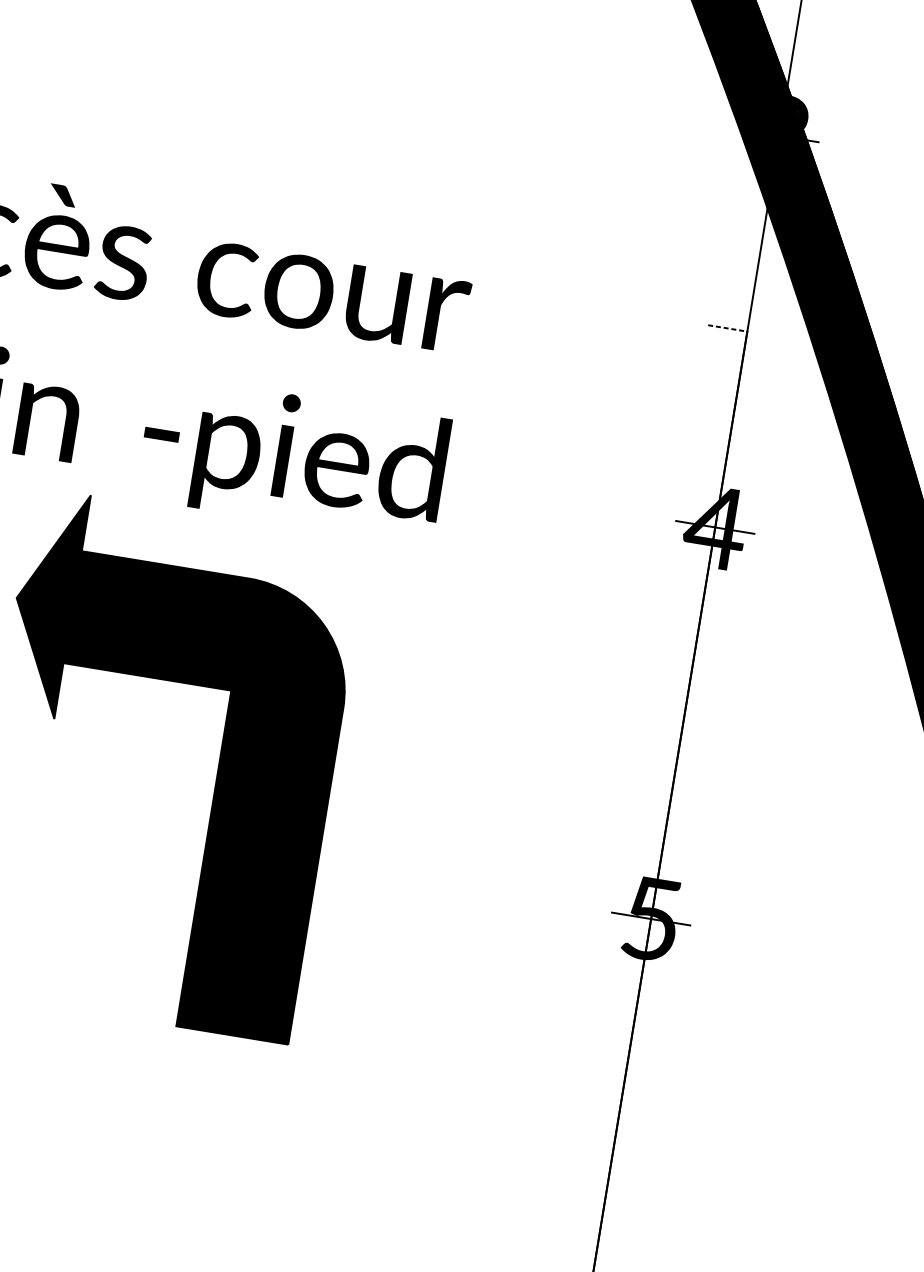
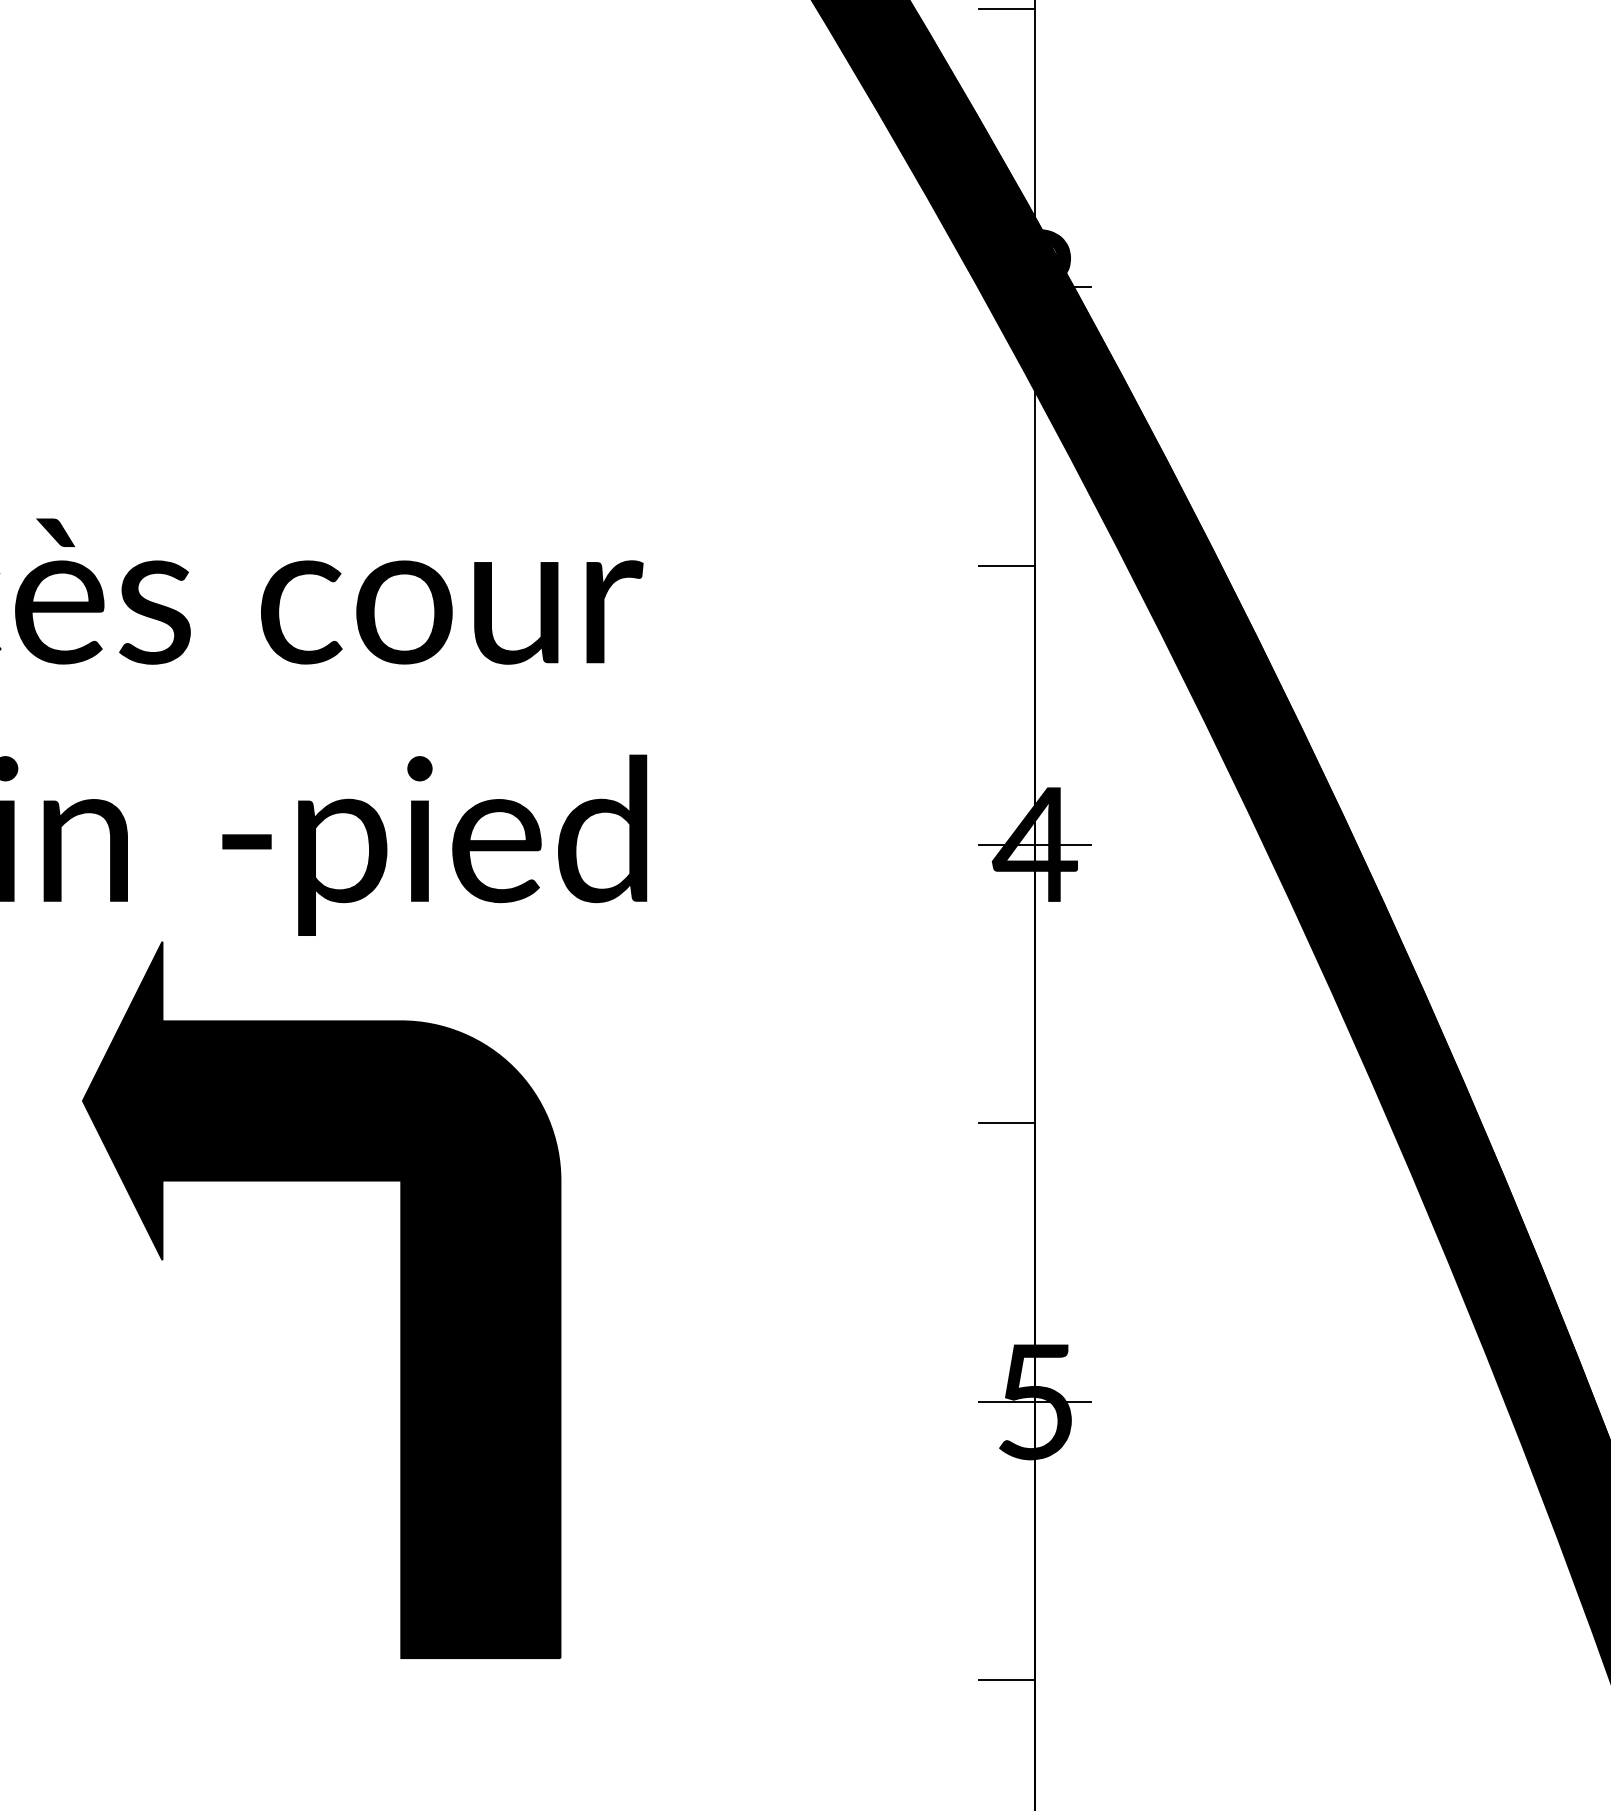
line: (727, 328) -> (1006, 566), dashed -> solid
line: (663, 720) -> (1006, 1123), added
line: (599, 1111) -> (1006, 1680), added

